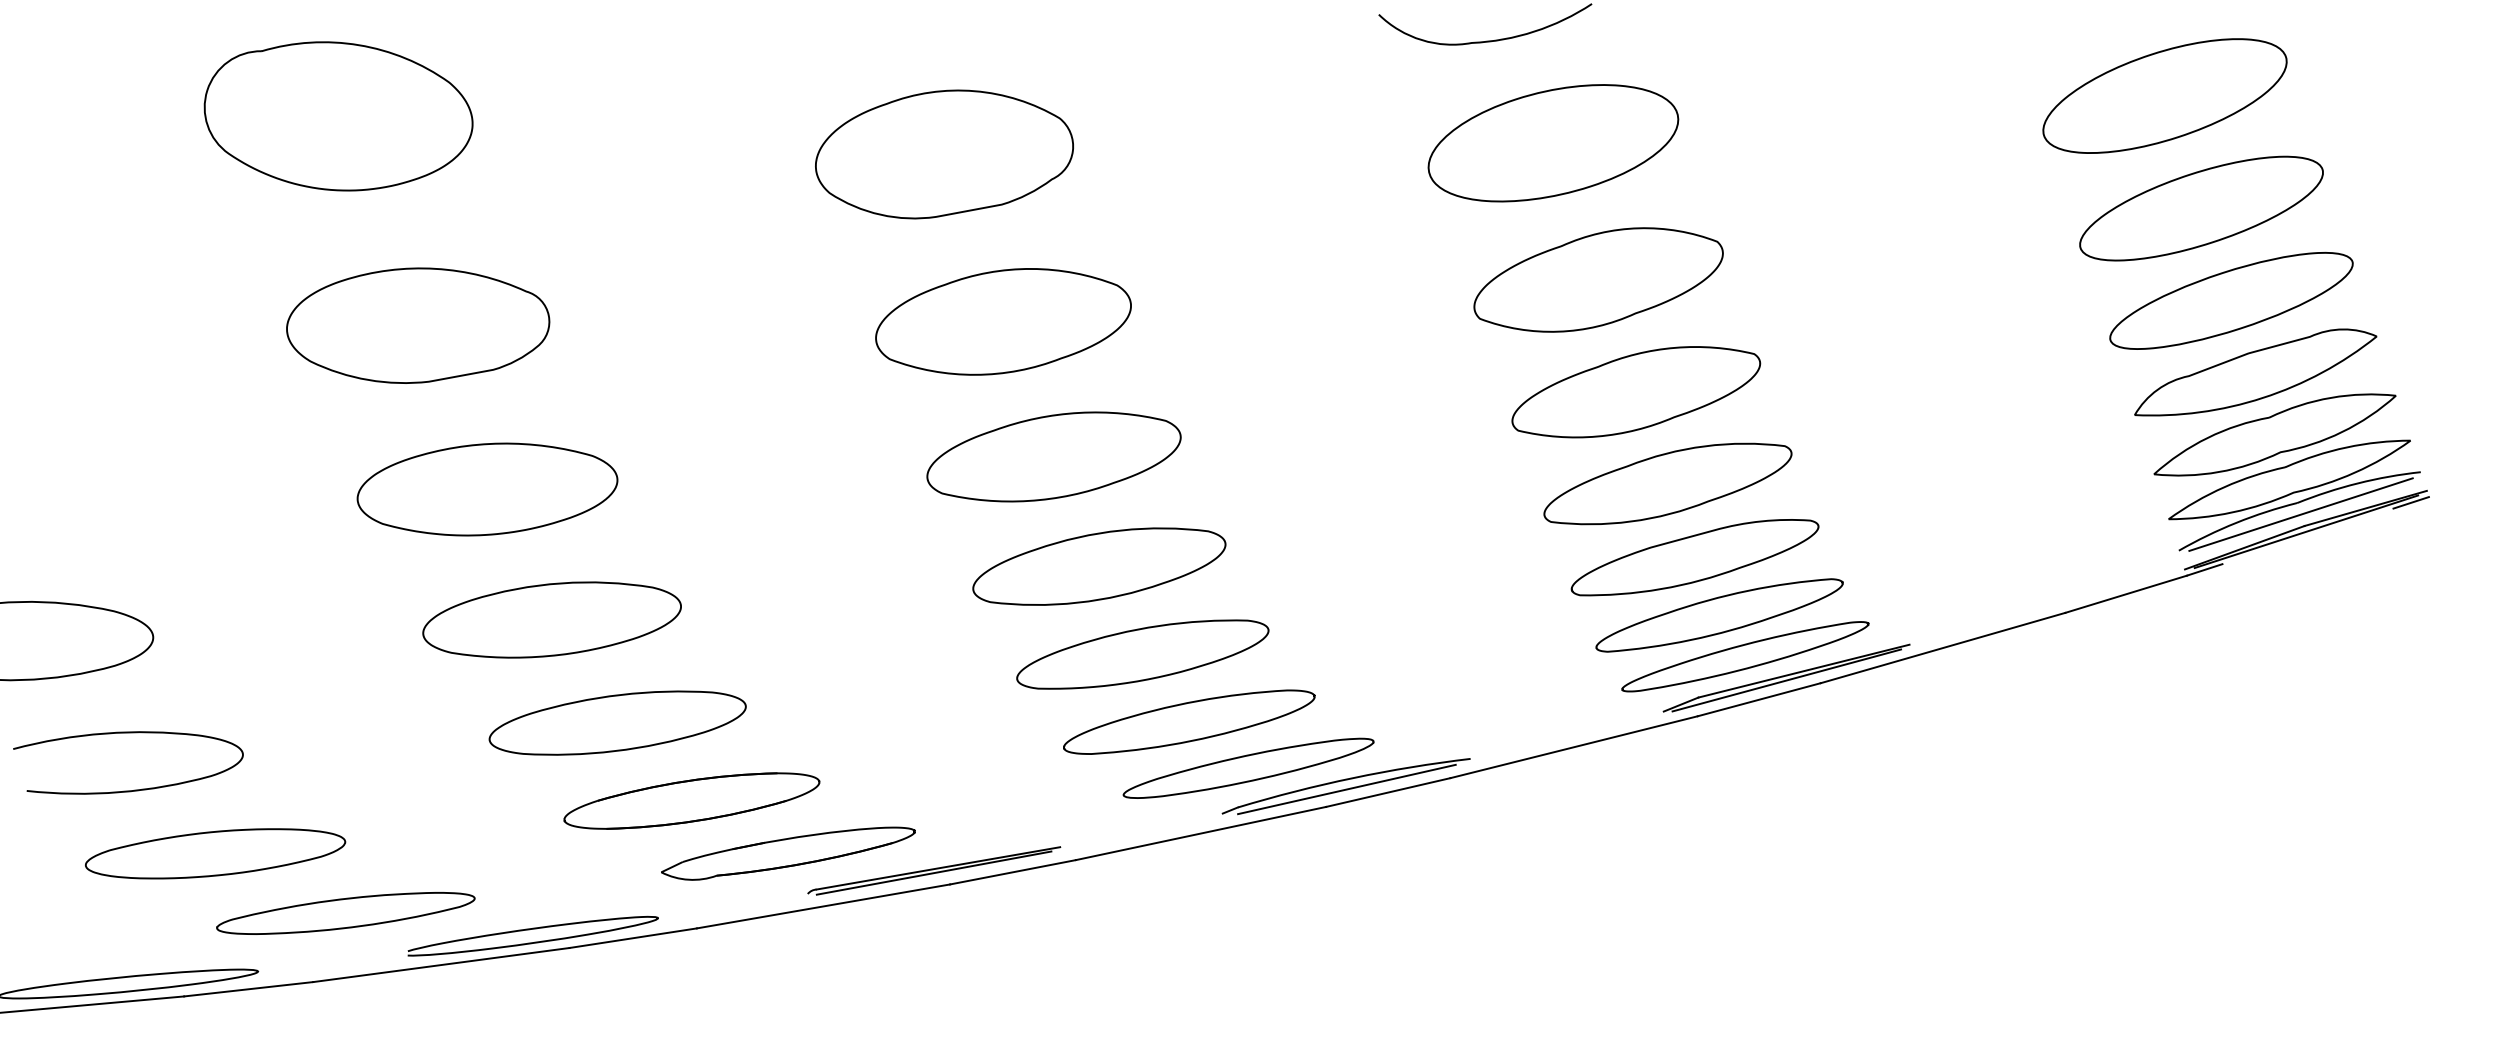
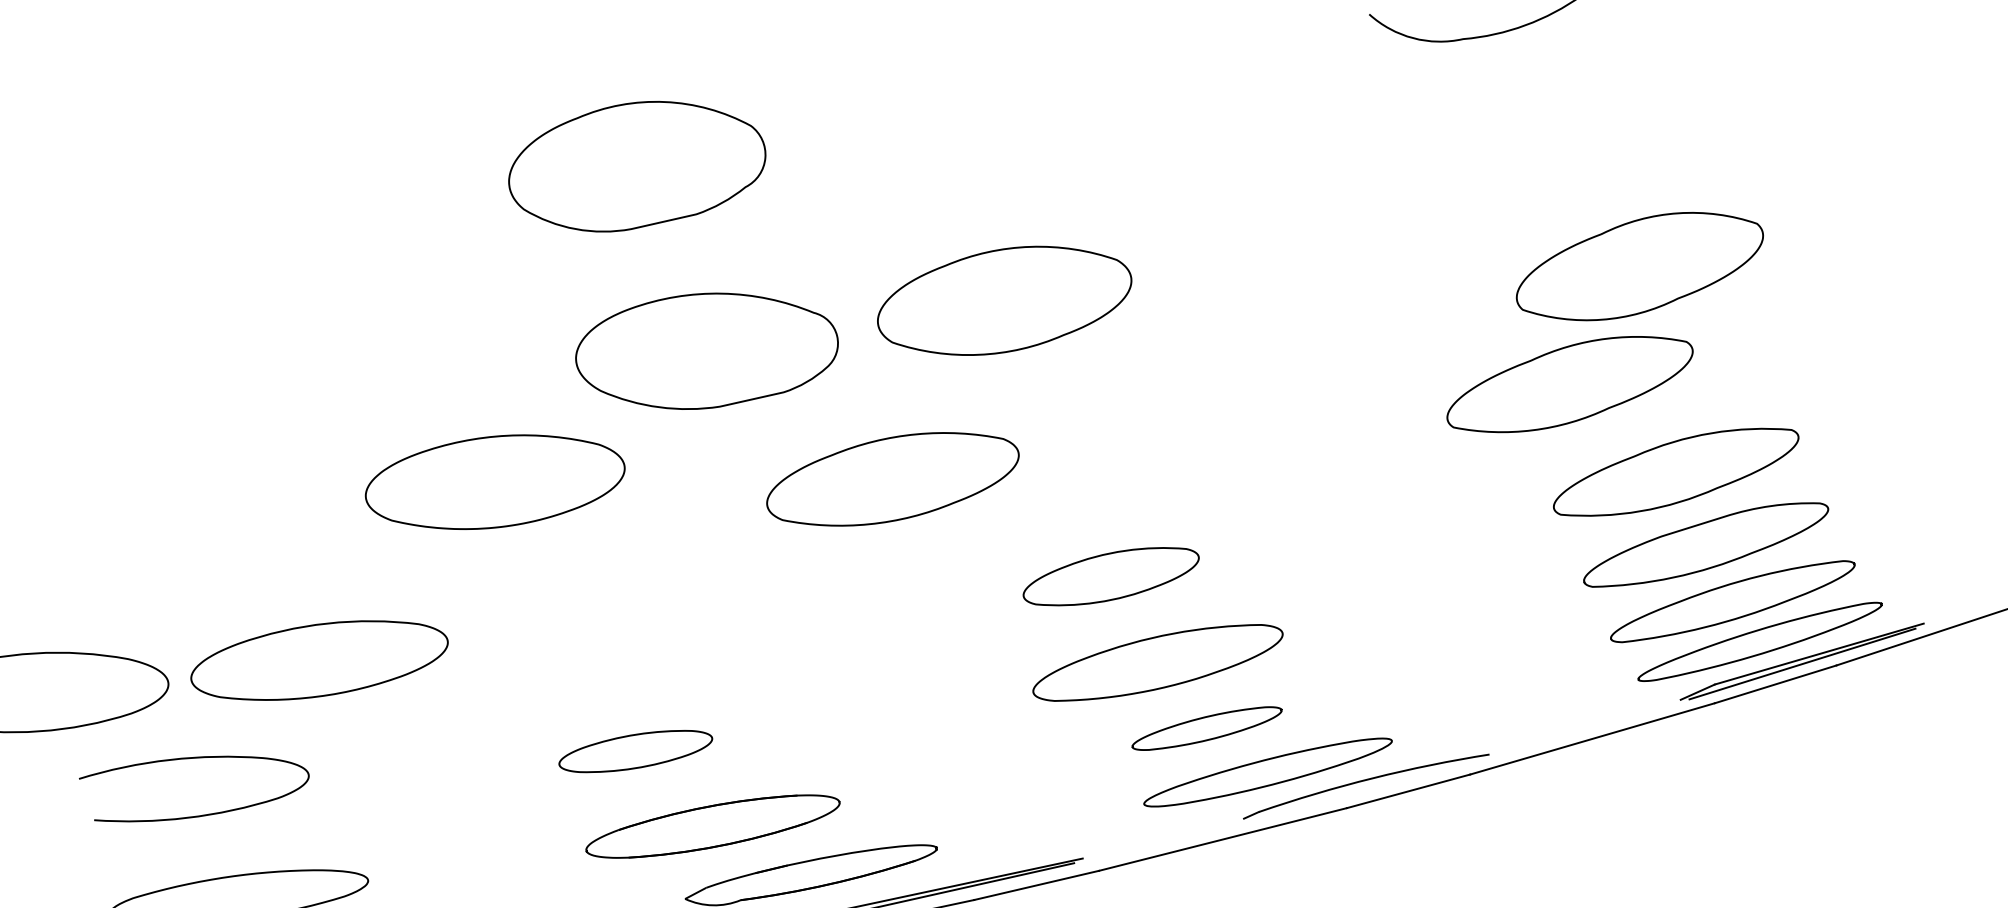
part: (338, 116) -> (333, 156), removed
part: (1553, 143) -> (1548, 136), removed
part: (944, 154) -> (637, 166), moved
part: (1598, 279) -> (1639, 266), moved
part: (1003, 321) -> (1004, 300), moved
part: (418, 325) -> (707, 350), moved
part: (1636, 392) -> (1570, 384), moved
part: (1053, 456) -> (892, 478), moved
part: (487, 489) -> (495, 482), moved
part: (1099, 566) -> (1111, 576), size x0.7
part: (551, 619) -> (318, 660), moved
part: (1189, 721) -> (1207, 727), size x0.6
part: (617, 722) -> (635, 750), size x0.6
curve: (134, 789) -> (201, 814), moved
line: (1346, 789) -> (1366, 789), removed

